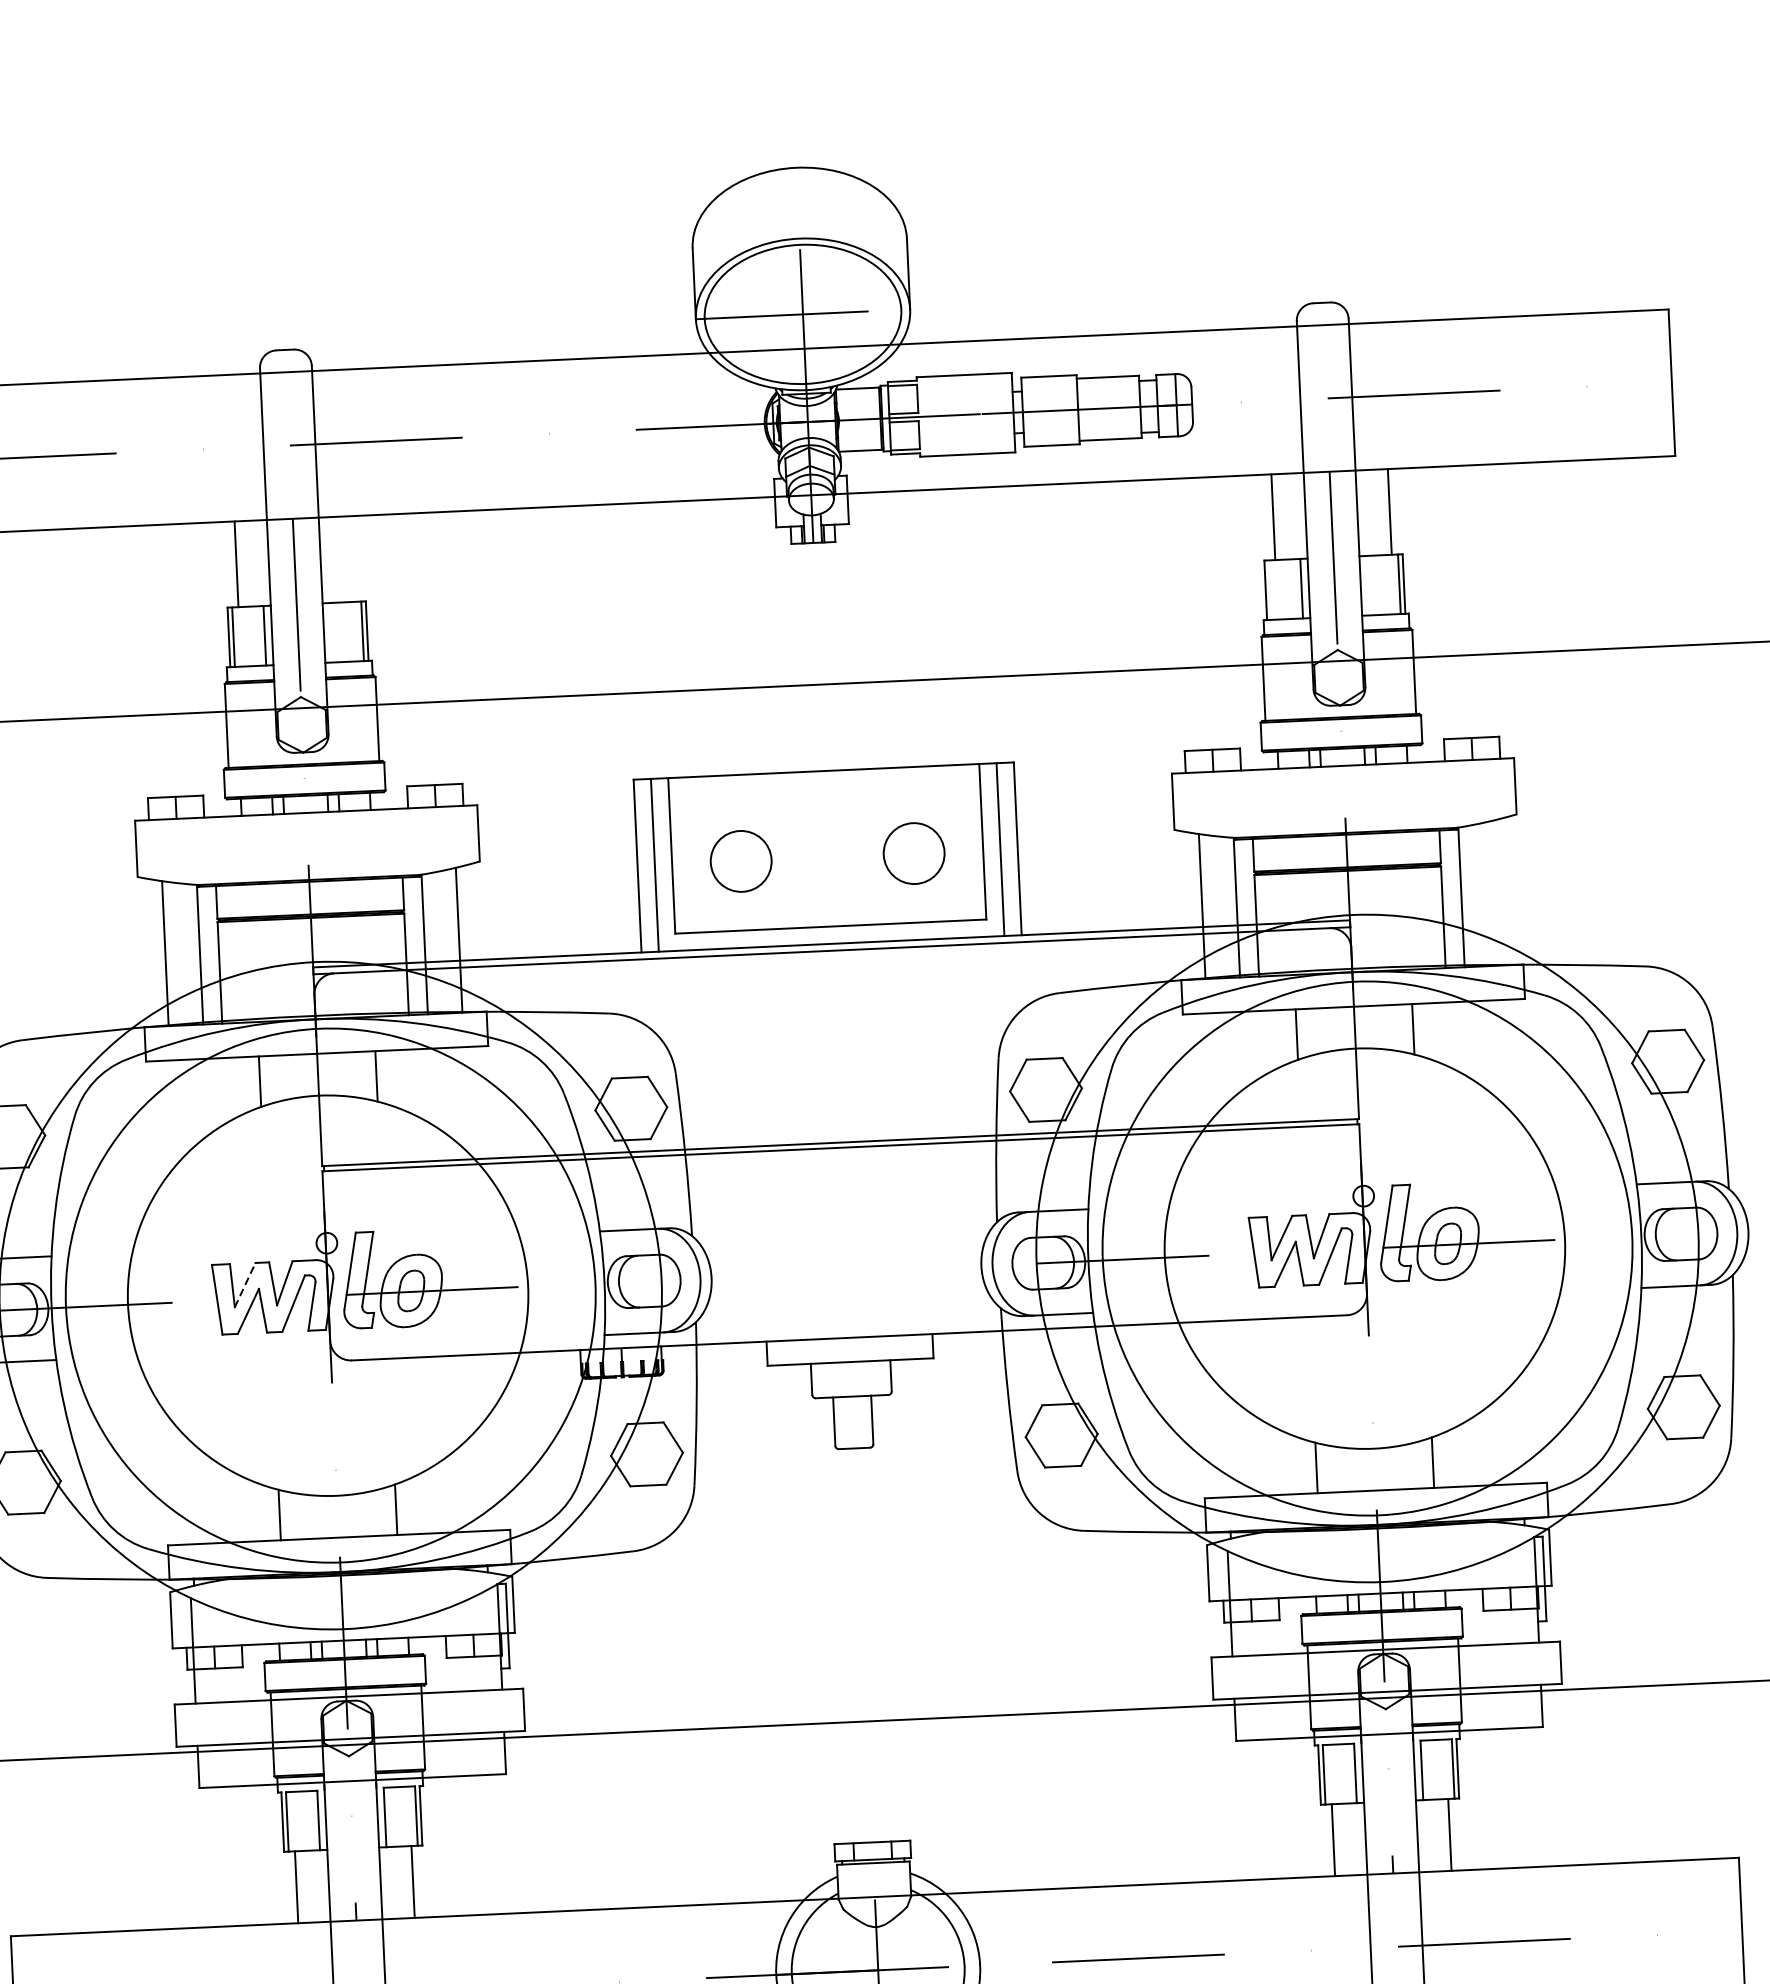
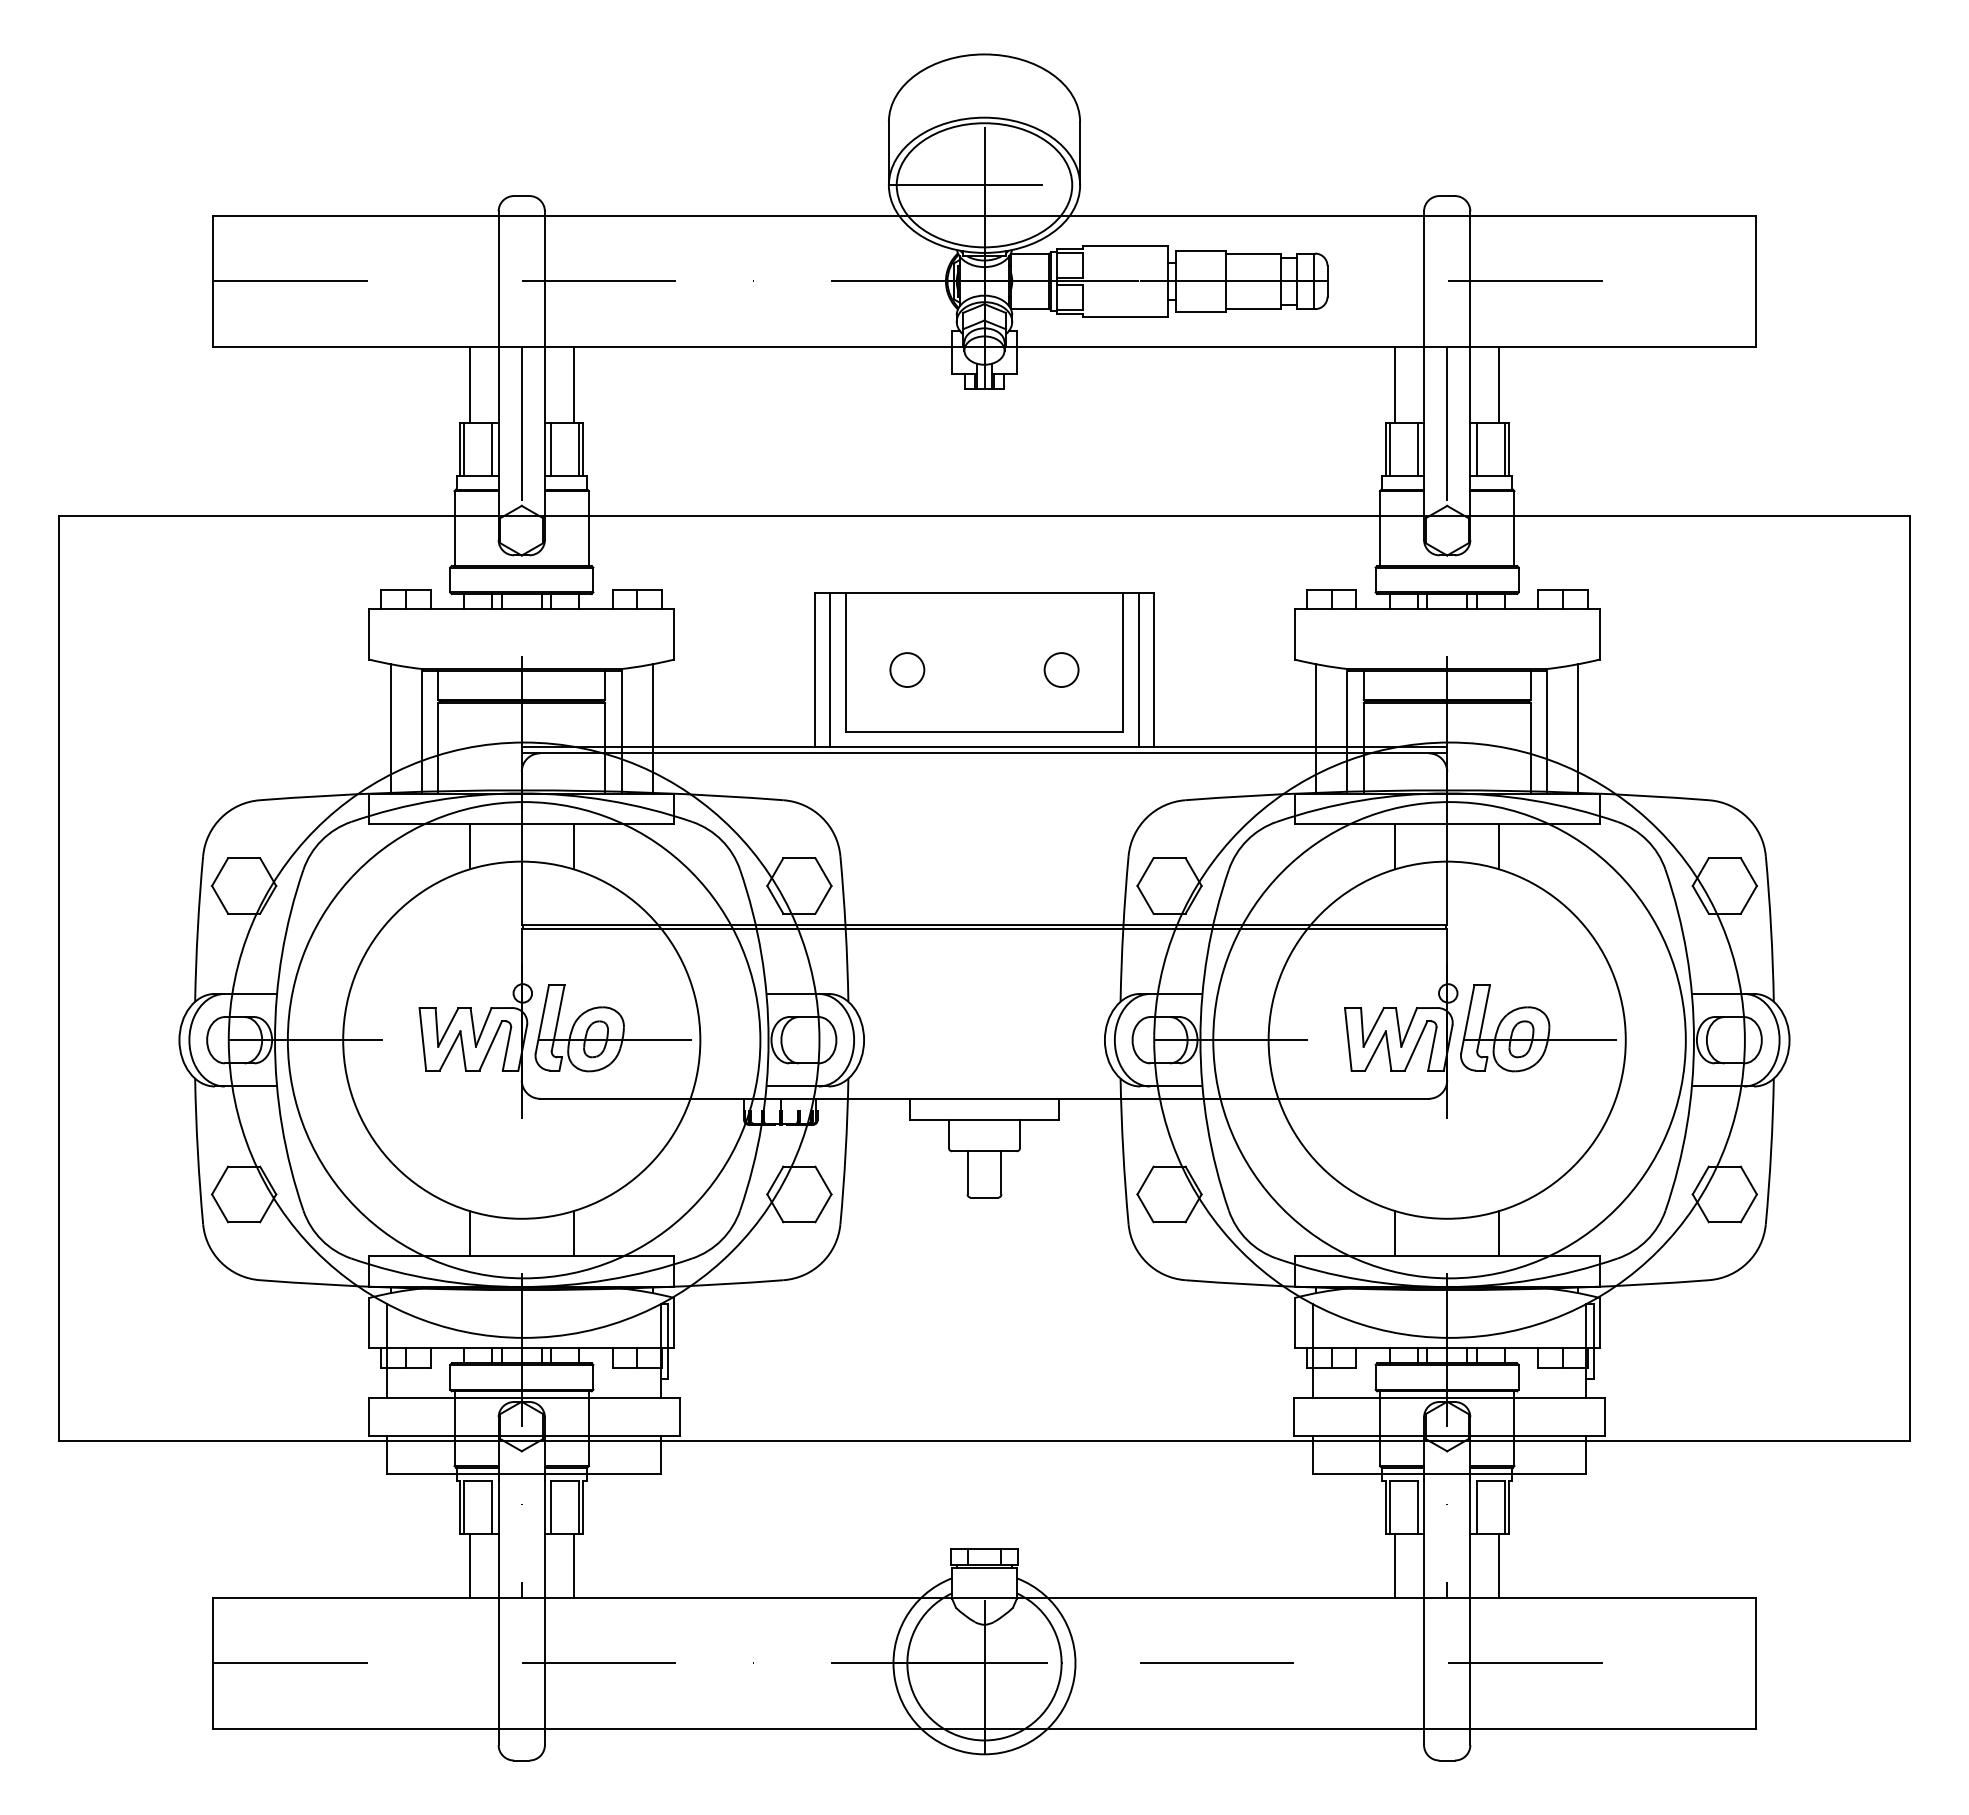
line: (352, 558) -> (573, 384), added
line: (1367, 585) -> (1476, 449), added
line: (1270, 589) -> (1389, 449), added
line: (331, 632) -> (551, 449), added
circle: (913, 852) -> (1061, 669), size x0.62
circle: (741, 860) -> (907, 669), size x0.62
line: (1496, 892) -> (1578, 728), added
line: (245, 1285) -> (448, 1027), dashed -> solid

